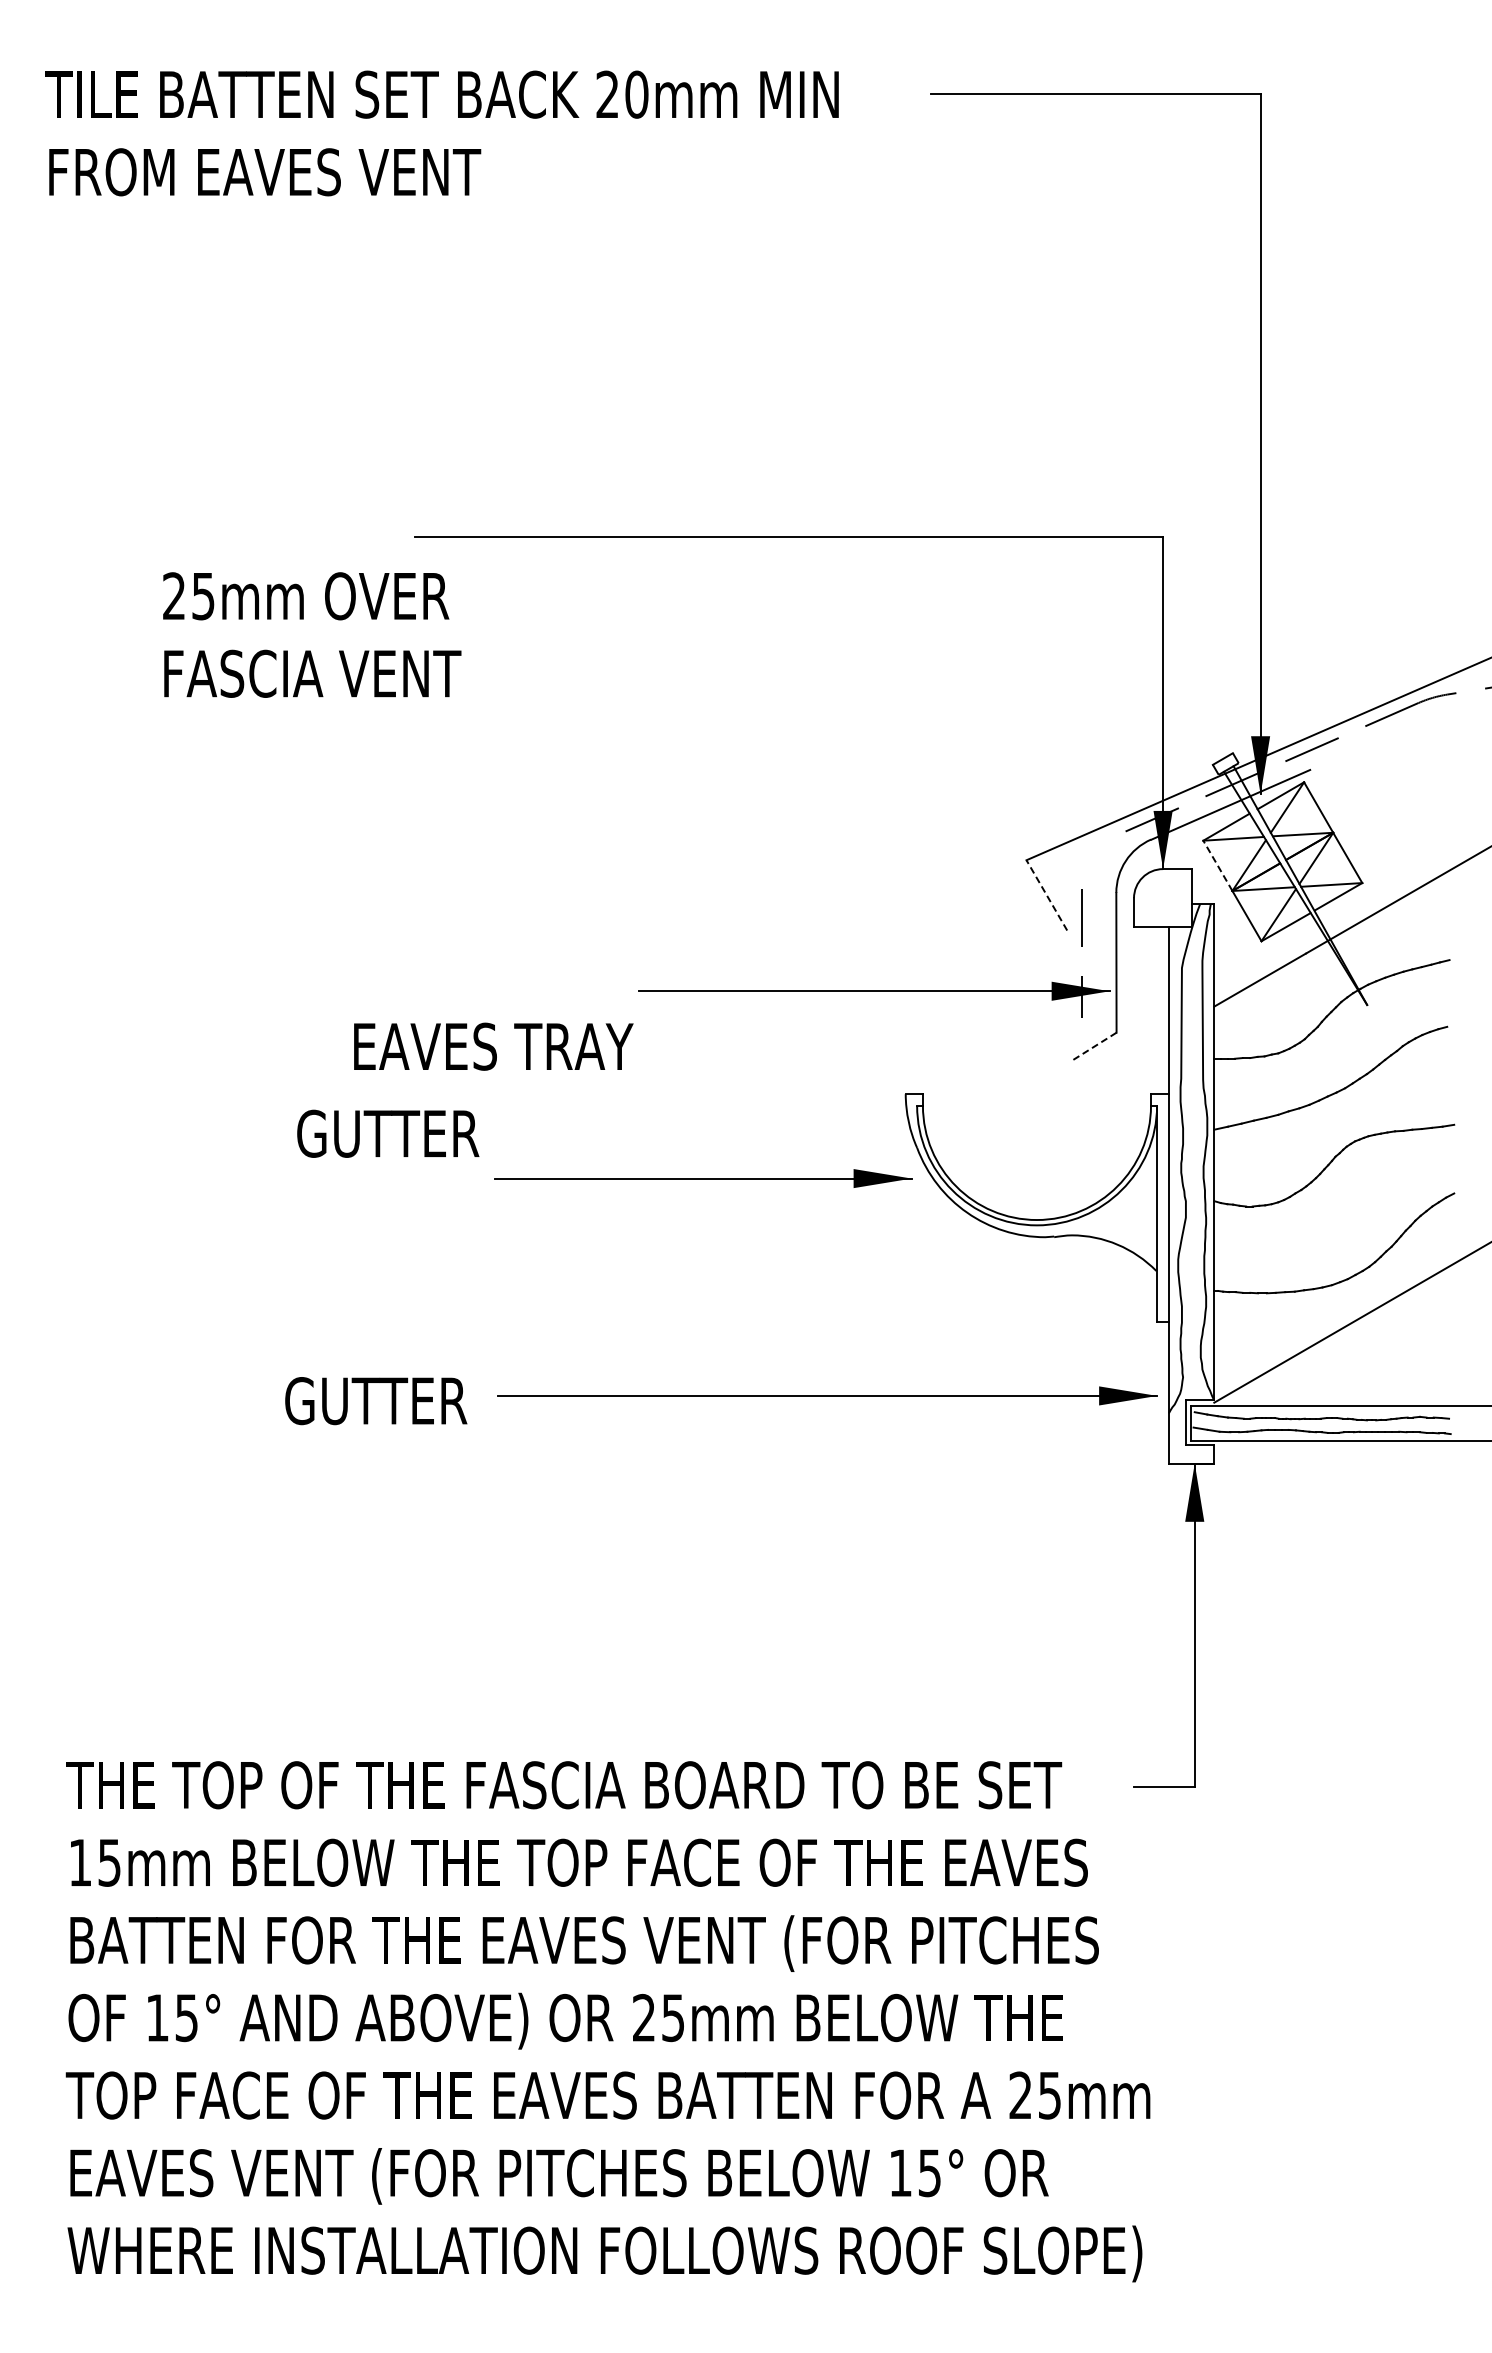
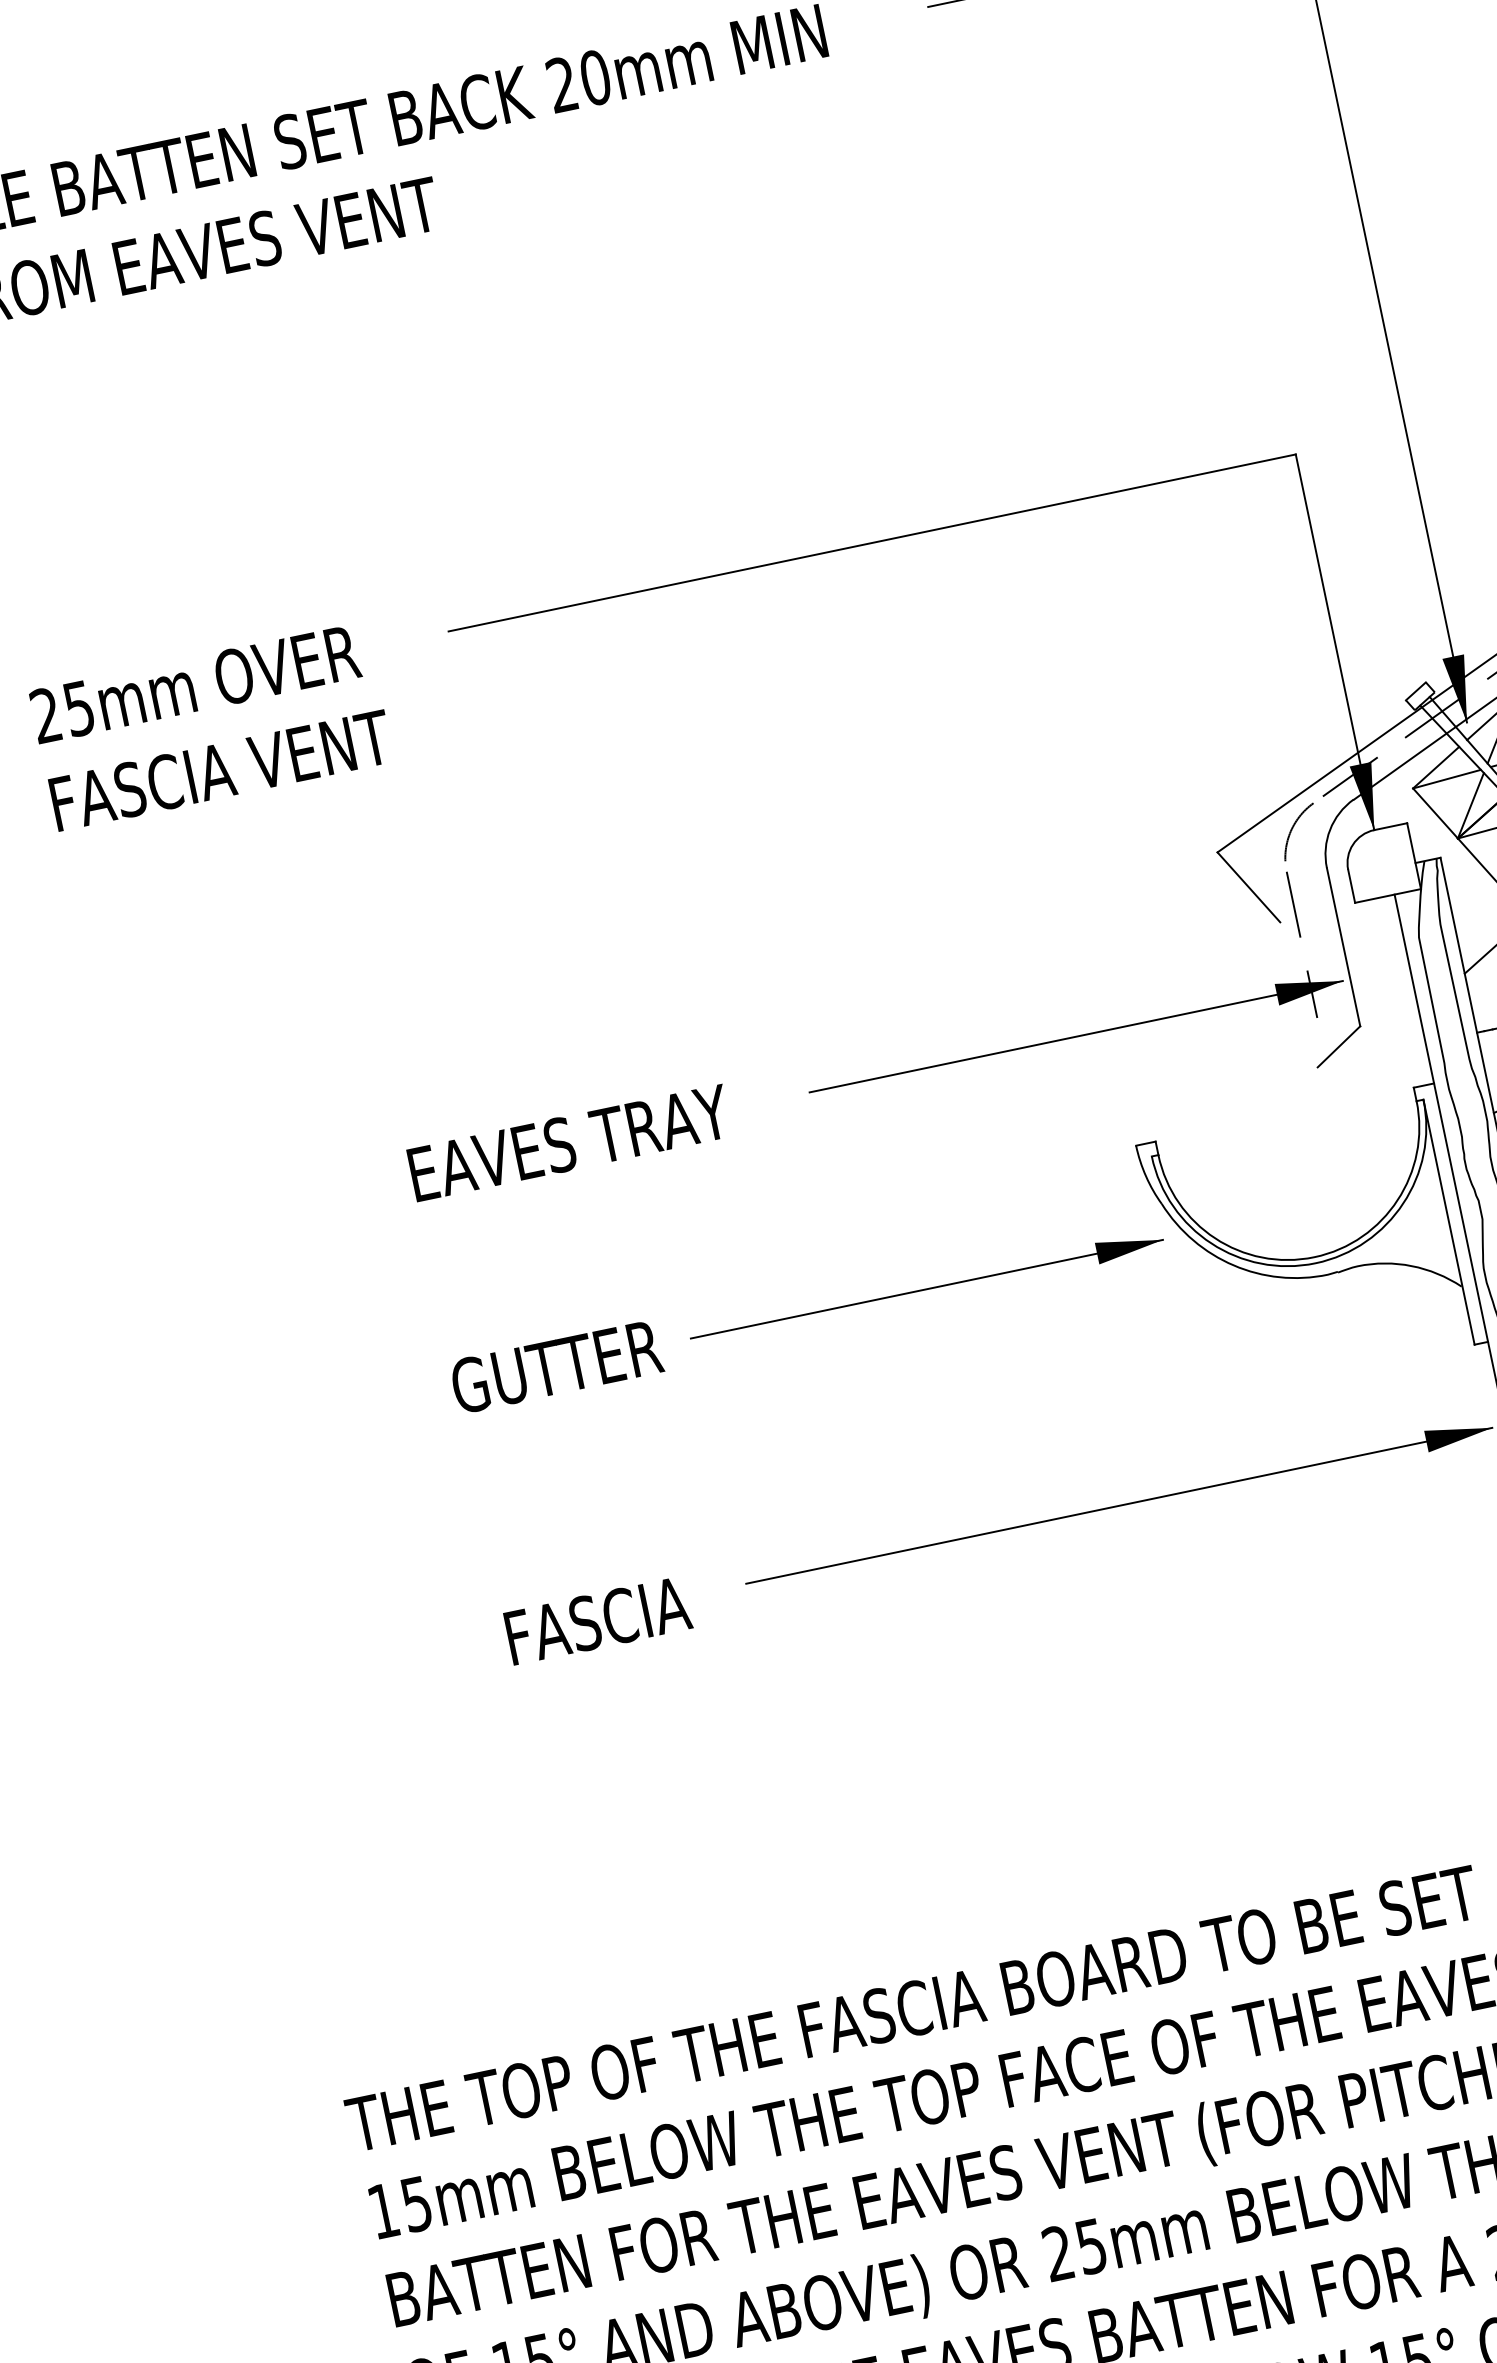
text: (312, 634) -> (211, 726), moved
arc: (1094, 854) -> (1293, 829), added
line: (1217, 865) -> (1434, 813), dashed -> solid
line: (1046, 895) -> (1248, 887), dashed -> solid
text: (493, 1046) -> (569, 1142), moved
line: (1094, 1046) -> (1338, 1047), dashed -> solid
text: (388, 1133) -> (556, 1366), moved
text: (376, 1401) -> (609, 1618), GUTTER -> FASCIA

